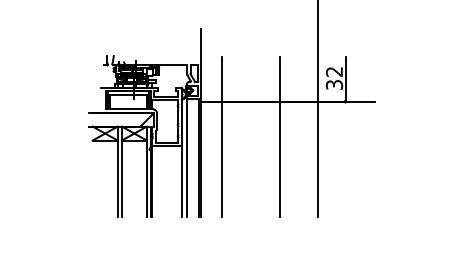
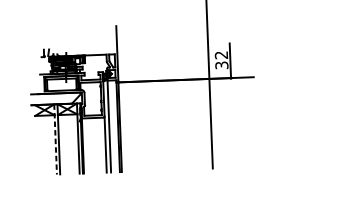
line: (221, 136) -> (135, 108), removed
line: (280, 136) -> (181, 107), removed
line: (117, 172) -> (55, 140), solid -> dashed

